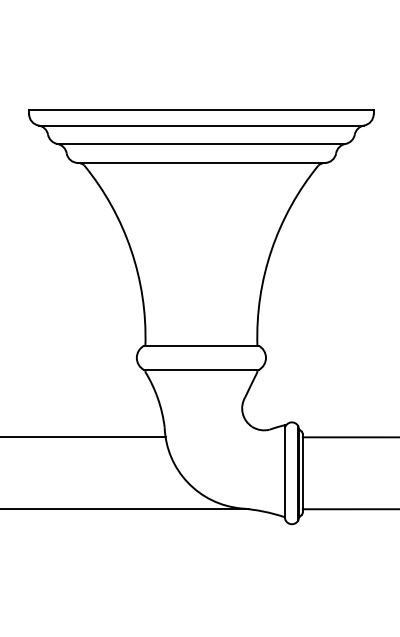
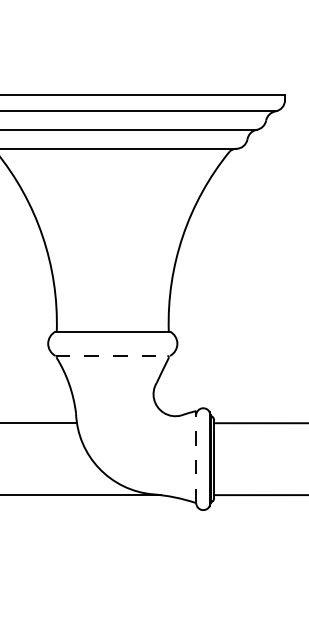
line: (201, 370) -> (112, 356), solid -> dashed
line: (284, 470) -> (195, 456), solid -> dashed

